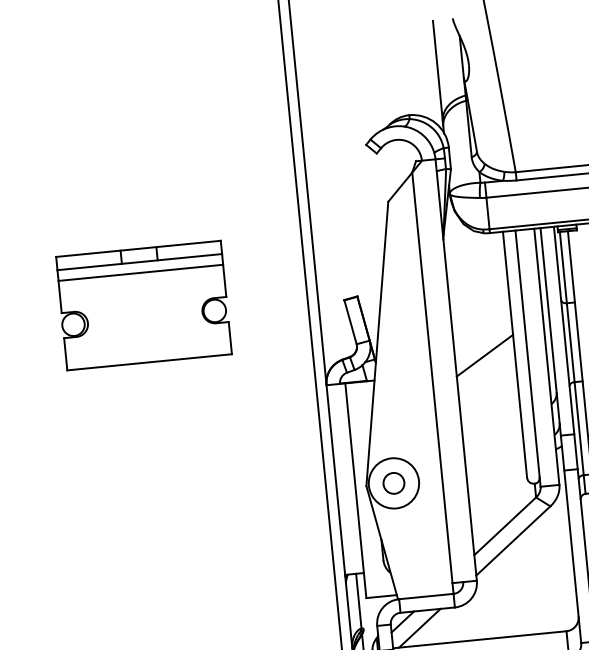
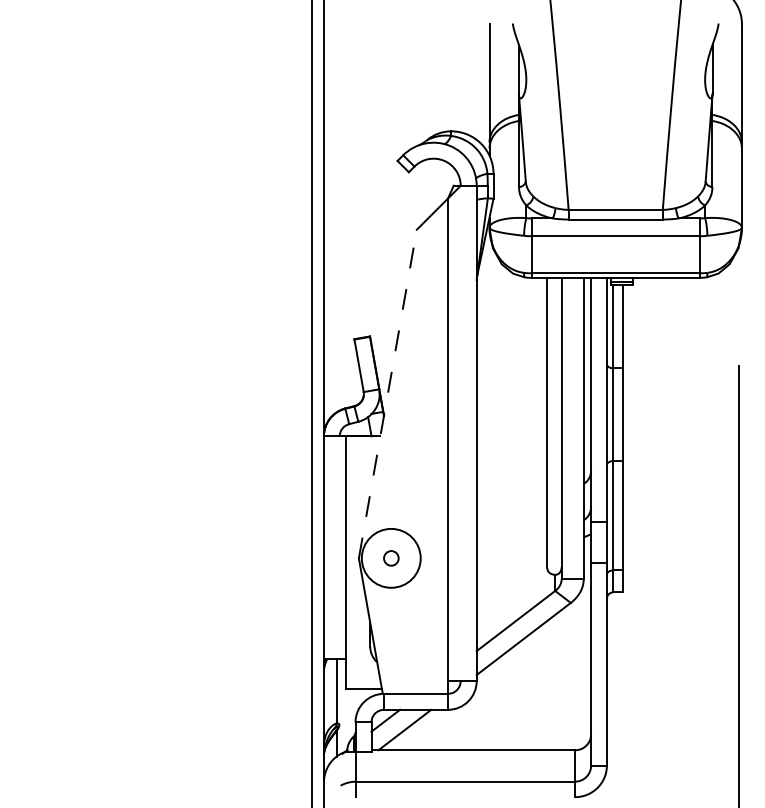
part: (143, 305) -> (119, 322), removed
line: (377, 344) -> (387, 394), solid -> dashed
line: (484, 356) -> (511, 420), removed
circle: (394, 483) -> (391, 558), size x0.6

